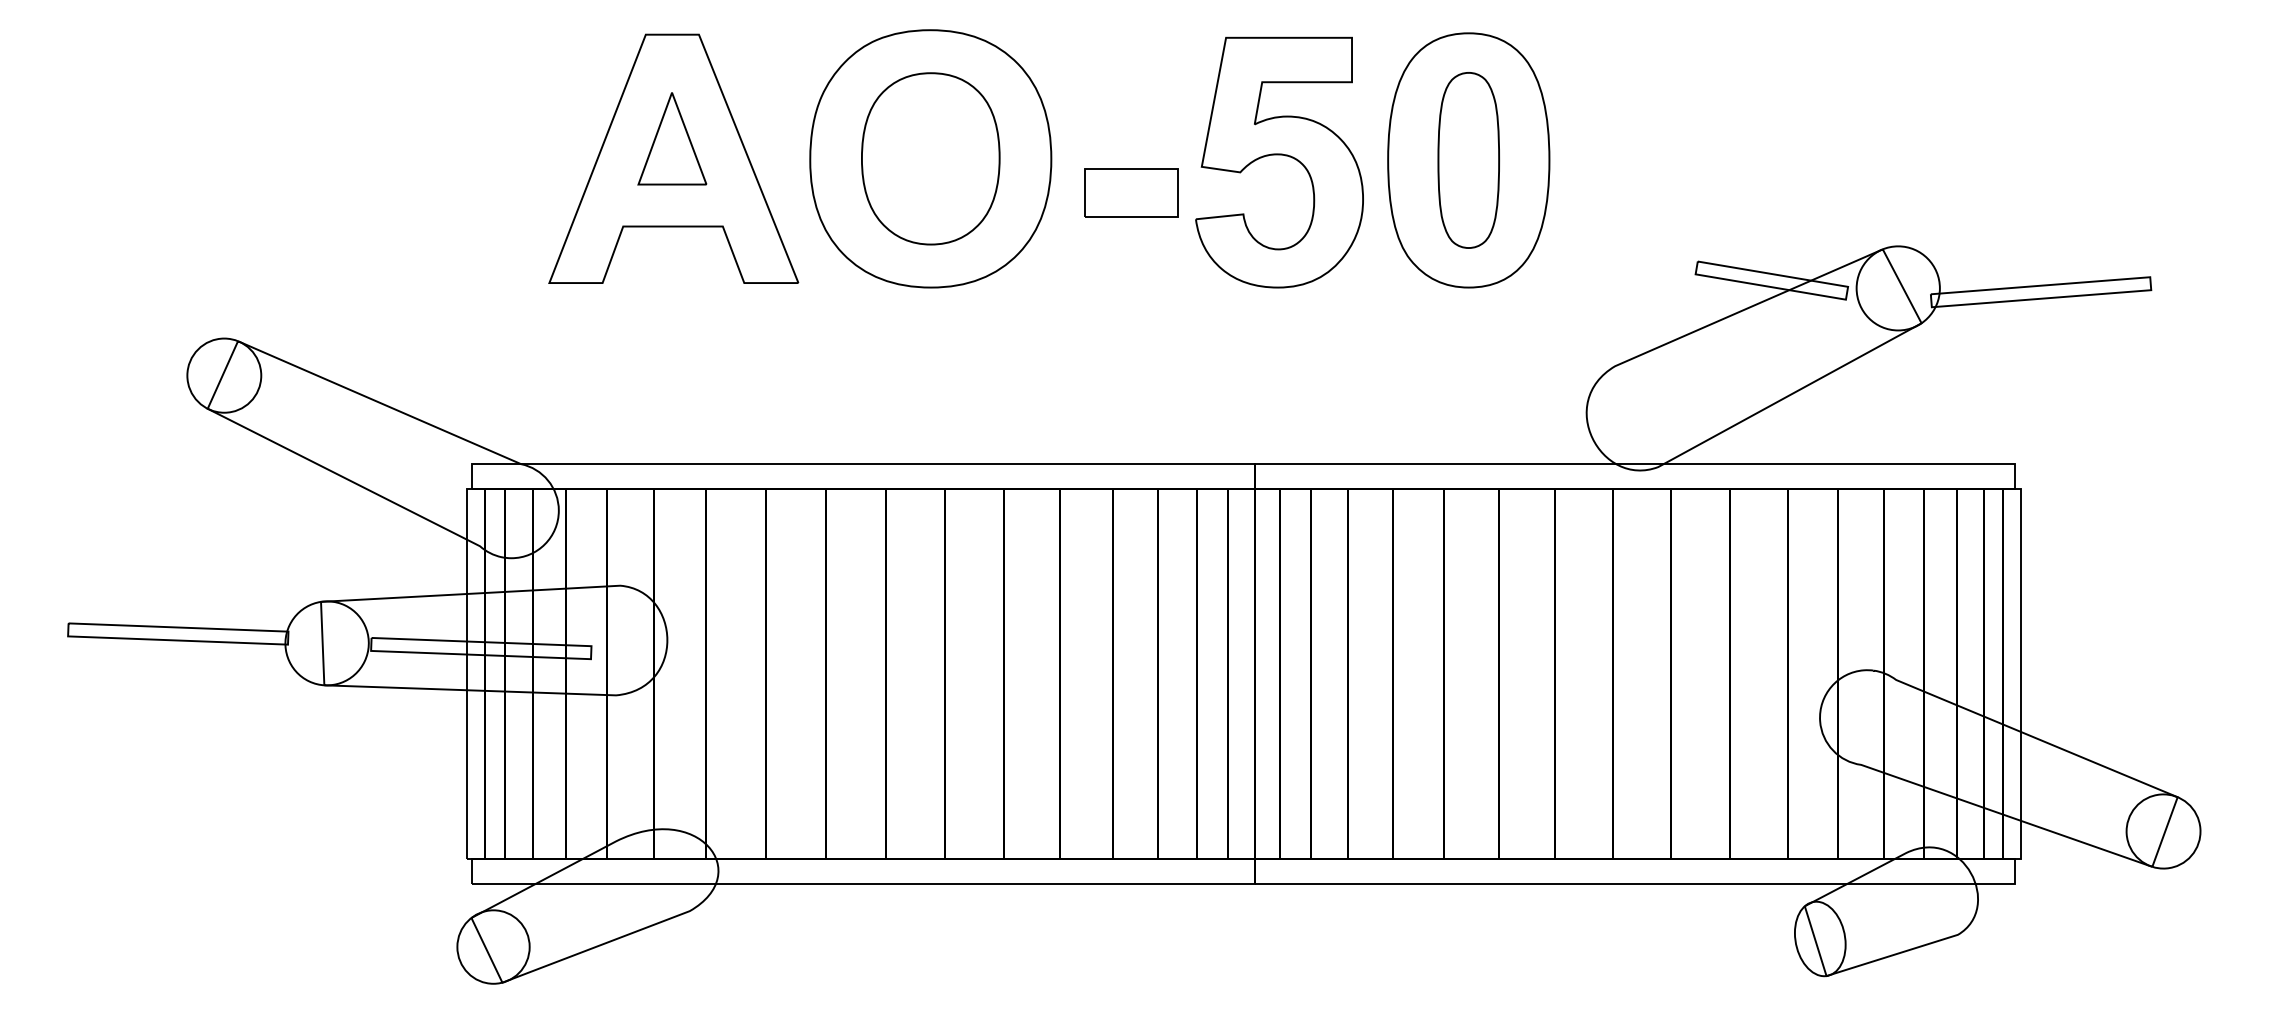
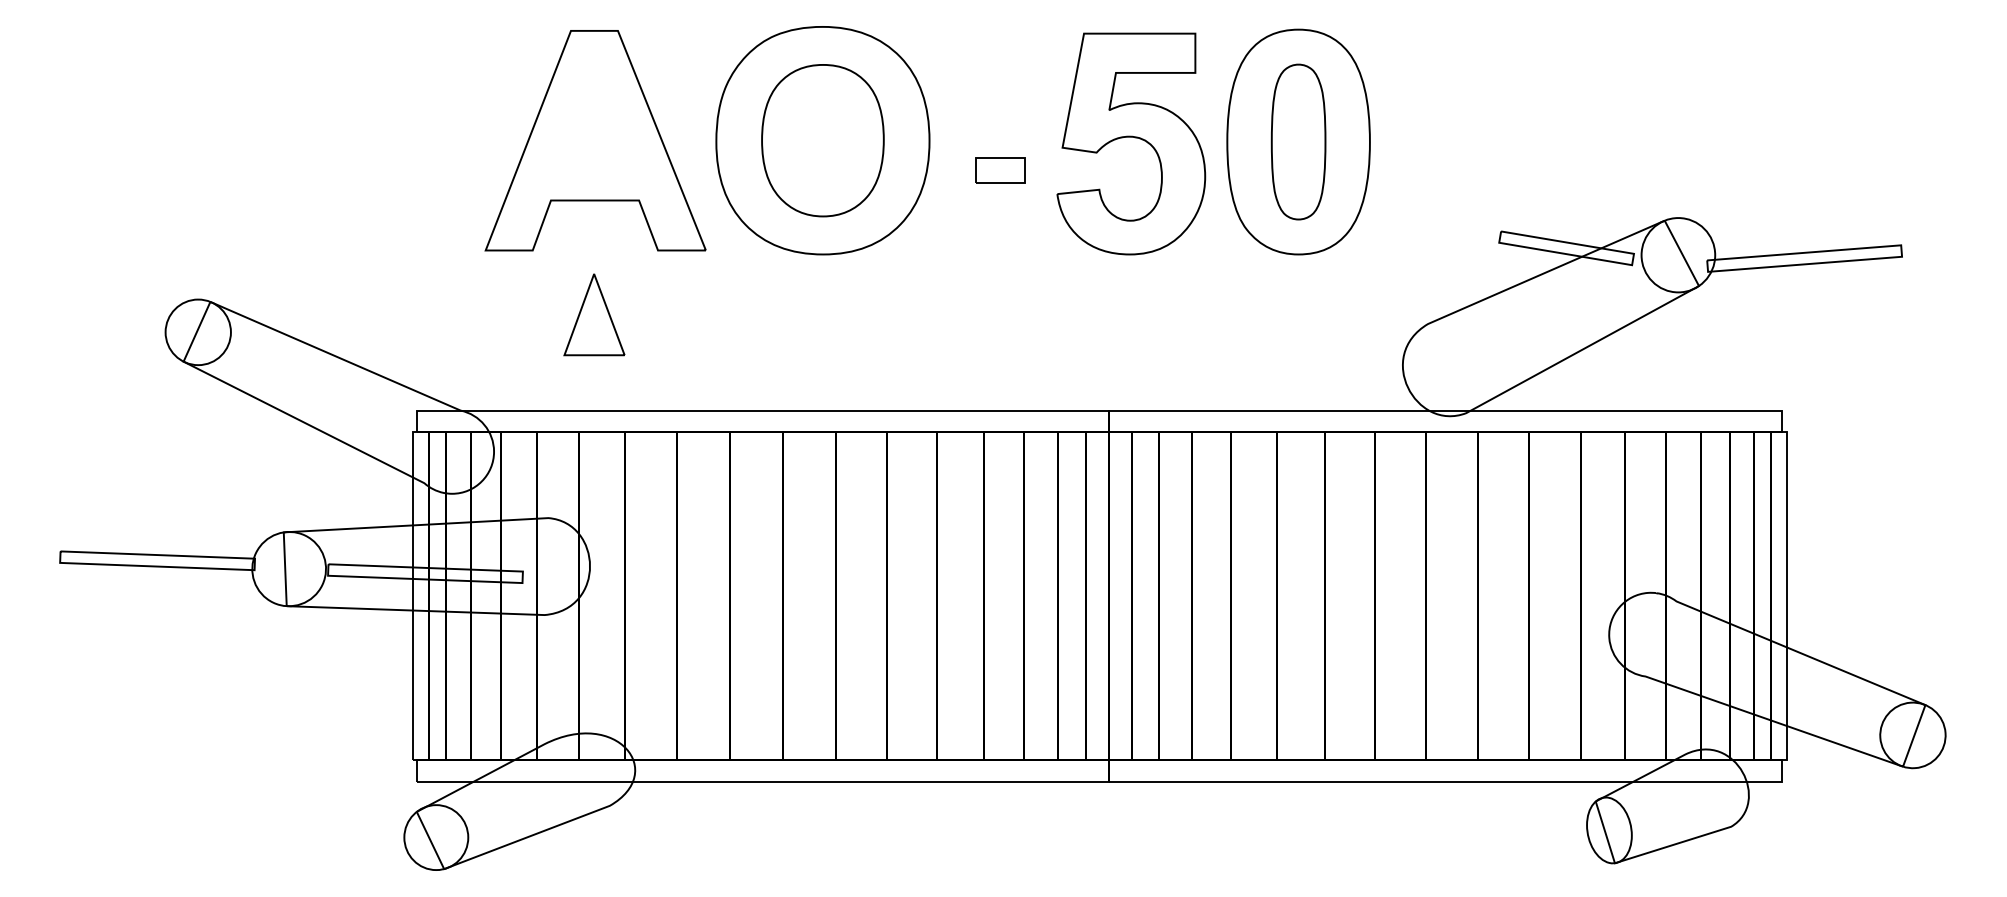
part: (672, 138) -> (594, 314), moved
part: (1131, 192) -> (1000, 170), size x0.6

